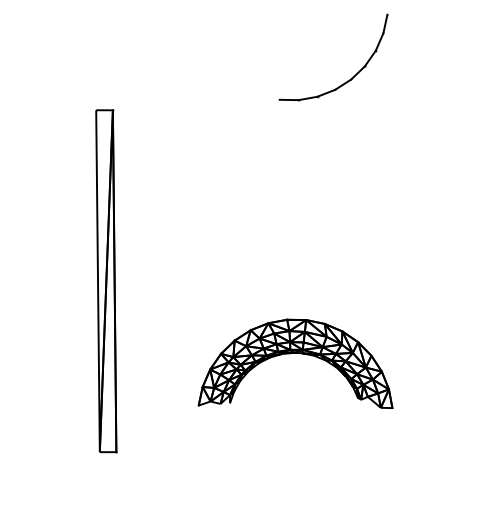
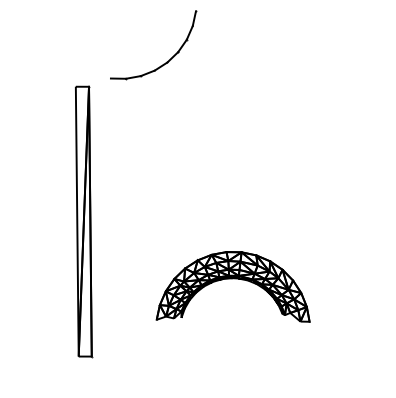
part: (352, 76) -> (168, 60), moved

